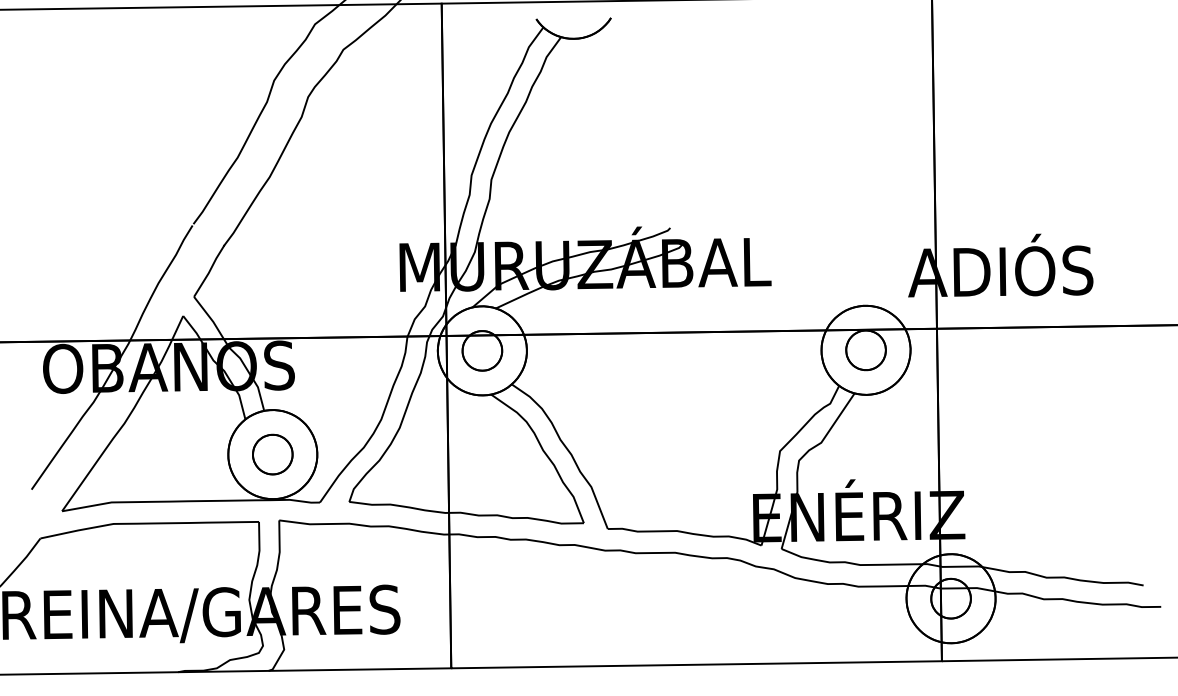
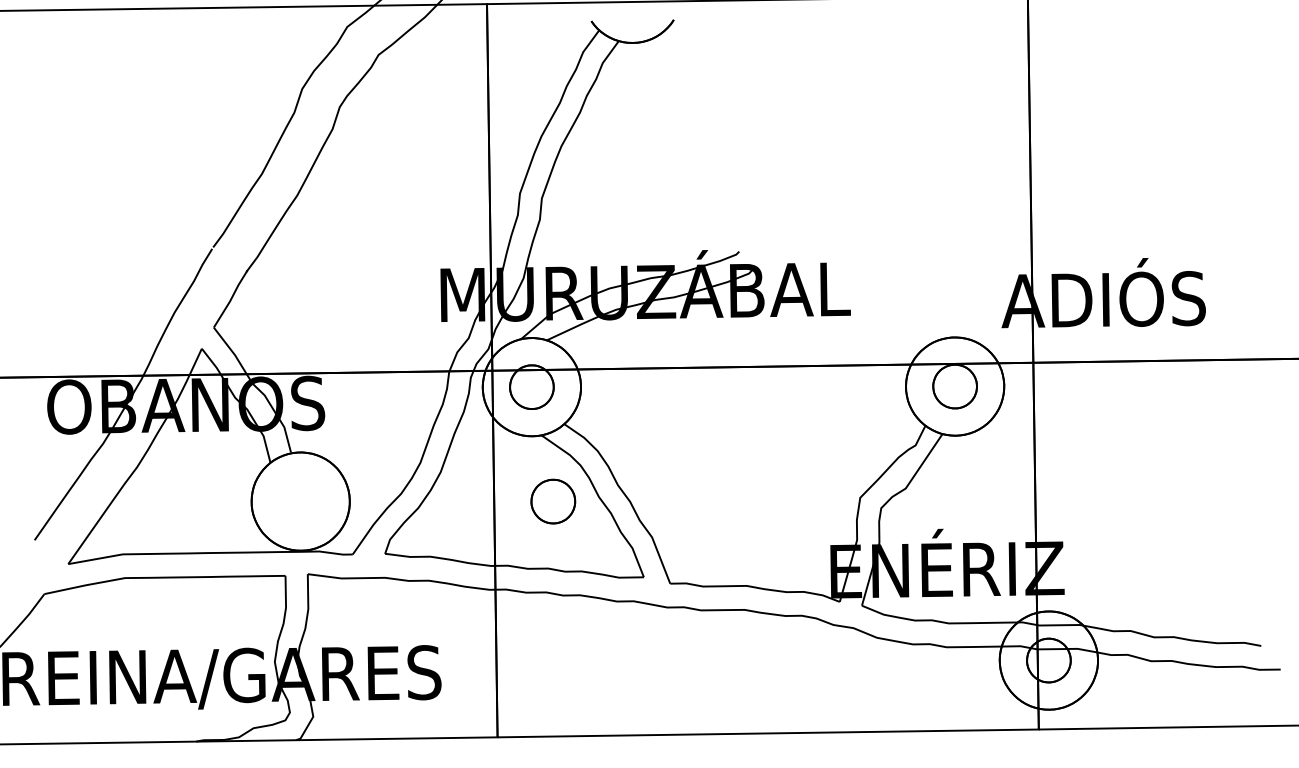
part: (272, 454) -> (552, 501), moved

